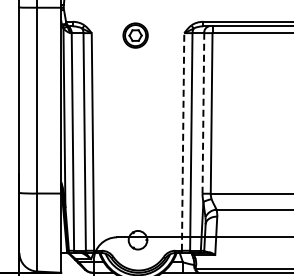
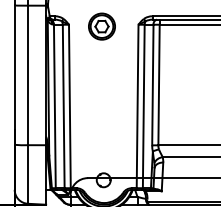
part: (135, 35) -> (101, 26), size x1.43
line: (203, 112) -> (152, 84), dashed -> solid
line: (183, 141) -> (137, 106), dashed -> solid

